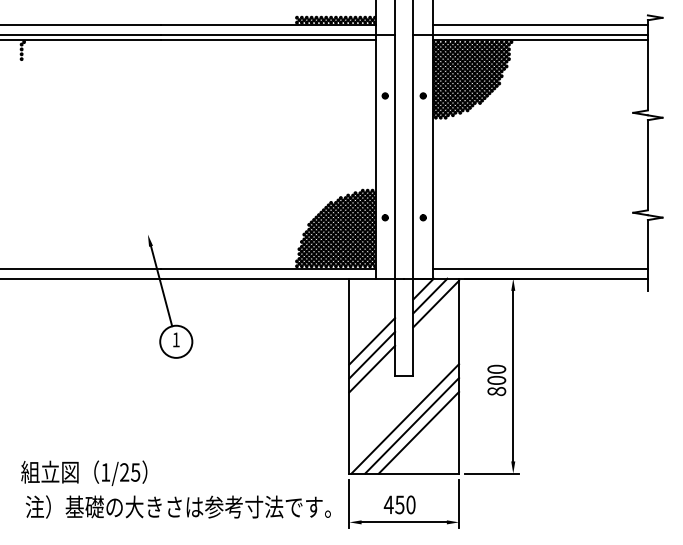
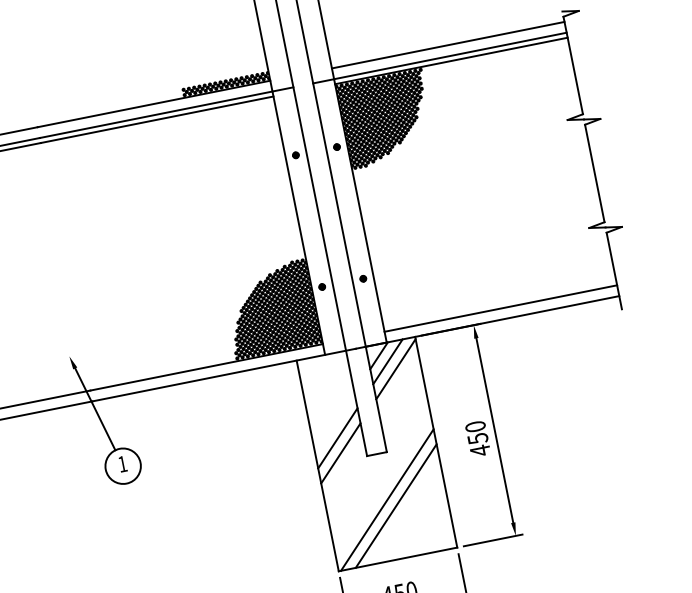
line: (372, 341) -> (335, 423), removed
text: (496, 385) -> (478, 444), 800 -> 450
line: (418, 432) -> (404, 511), removed

